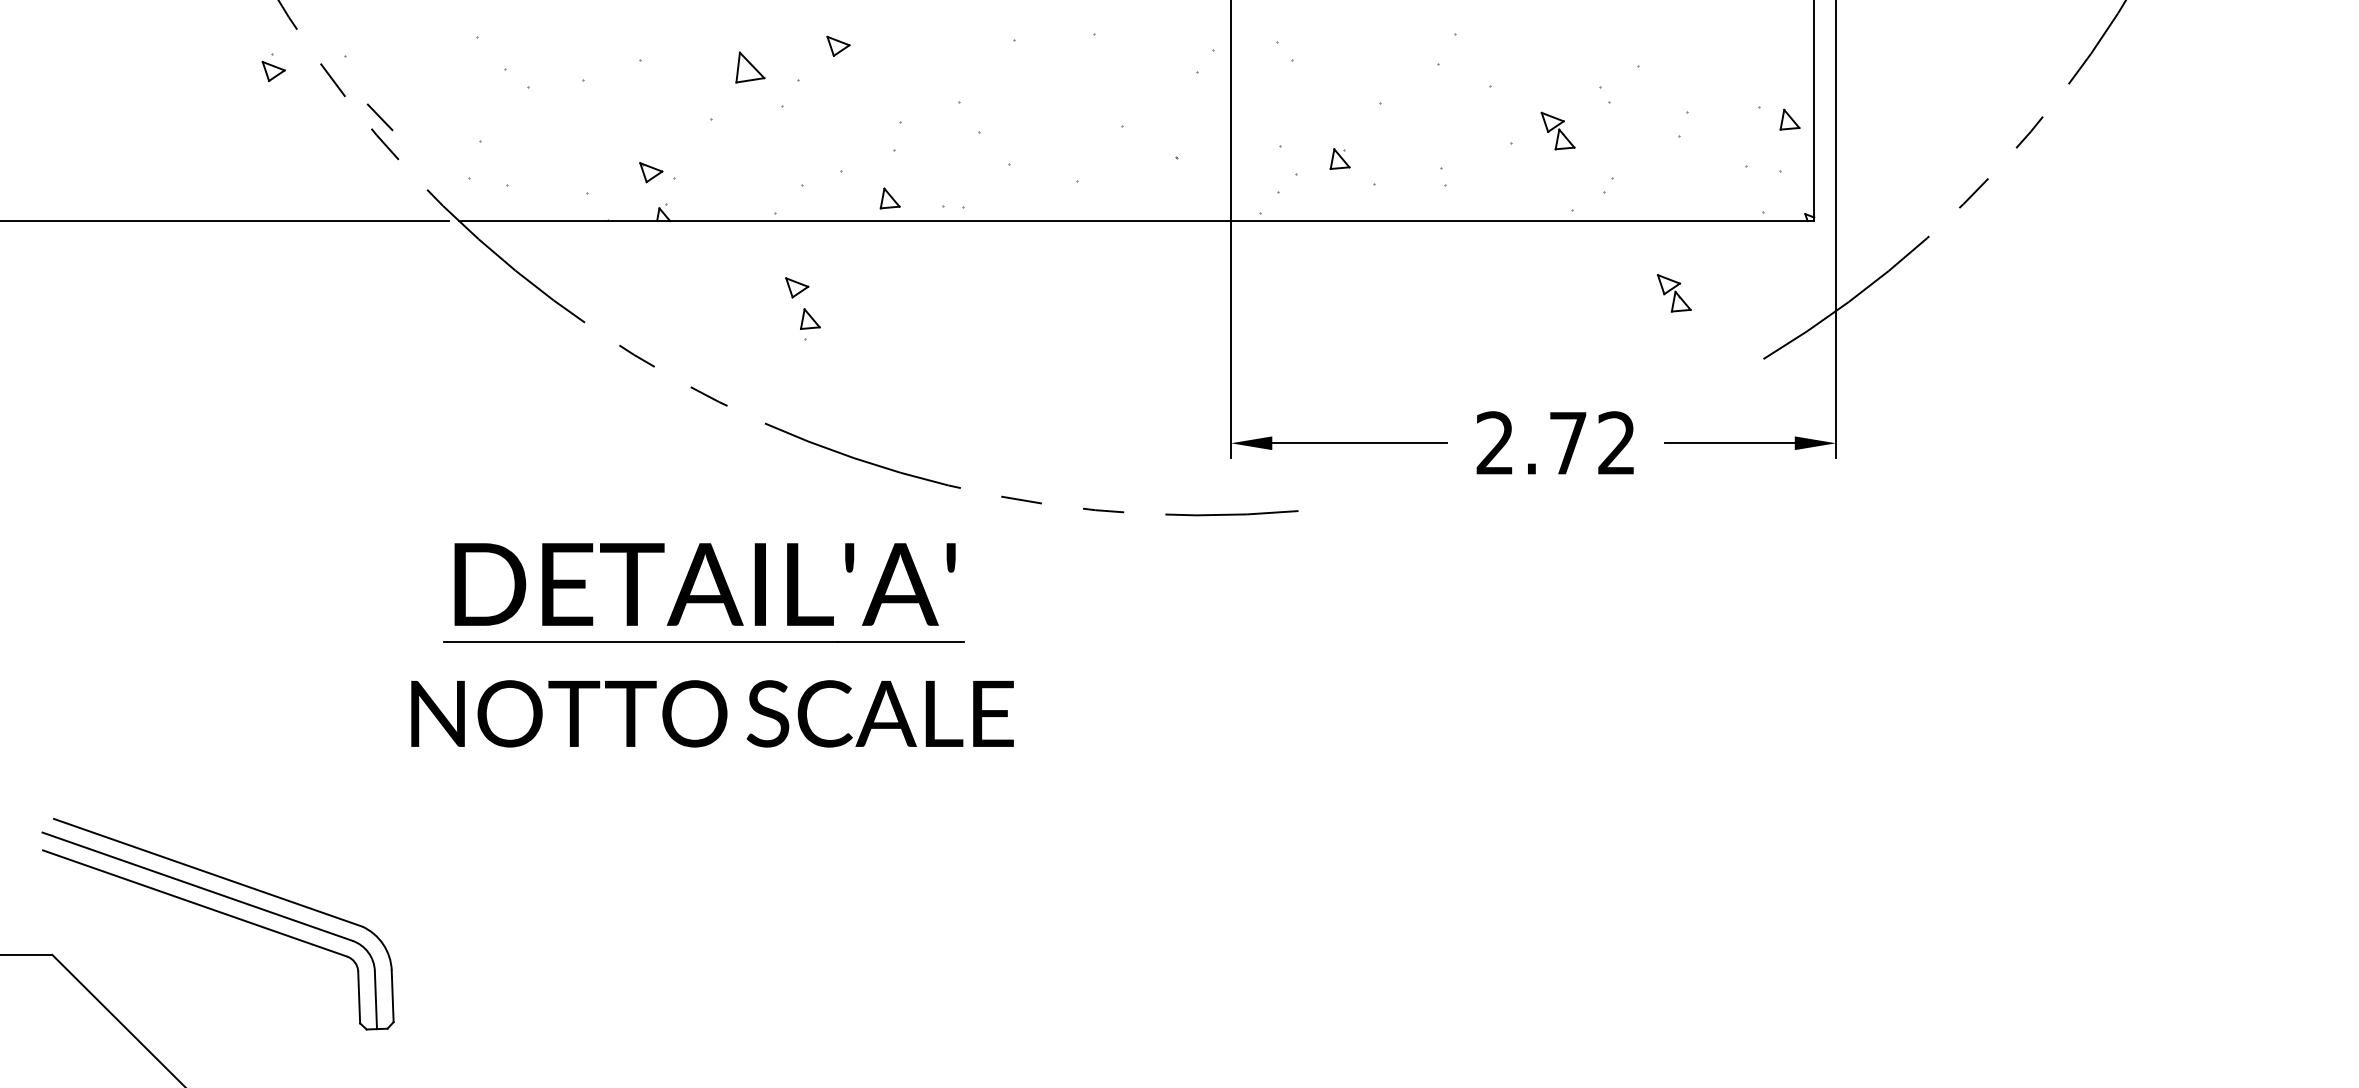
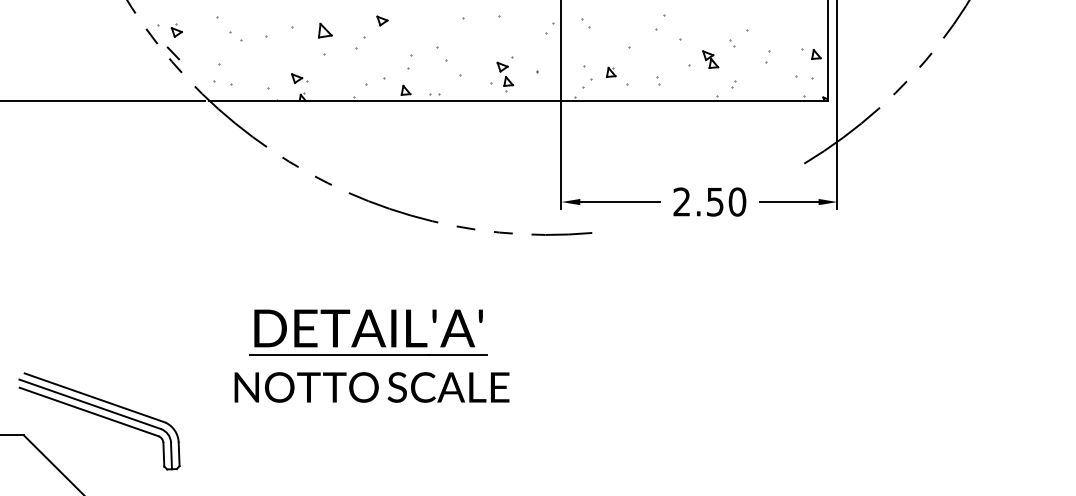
part: (272, 67) -> (176, 30), moved
part: (750, 67) -> (325, 30), moved
part: (1673, 292) -> (763, 133), removed
part: (801, 308) -> (504, 76), moved
text: (1592, 442) -> (726, 201), 2.72 -> 2.50
part: (711, 643) -> (371, 355), moved

